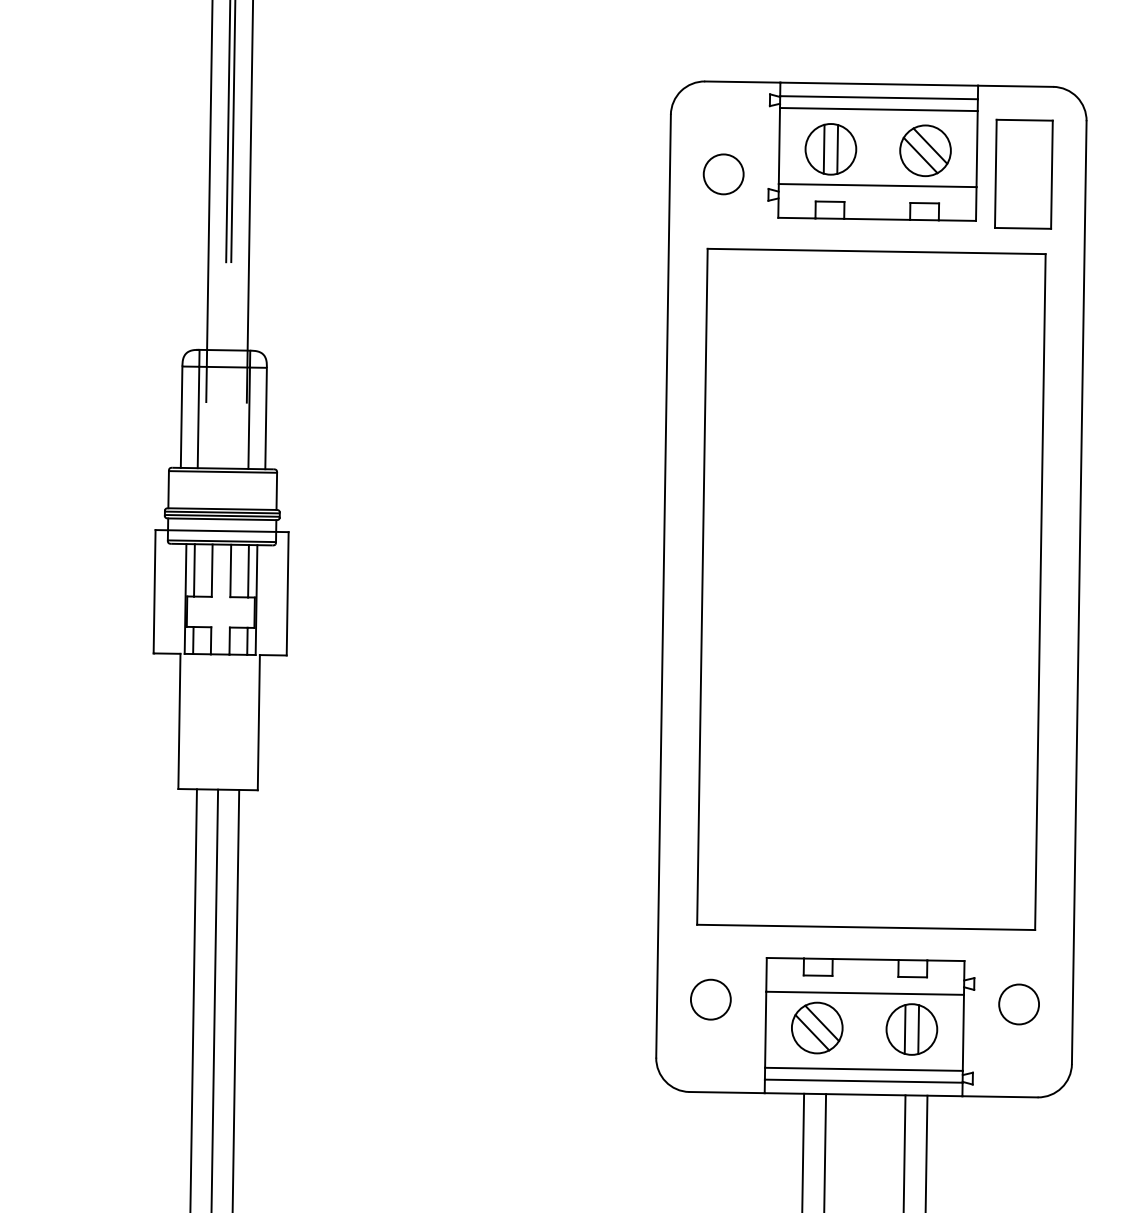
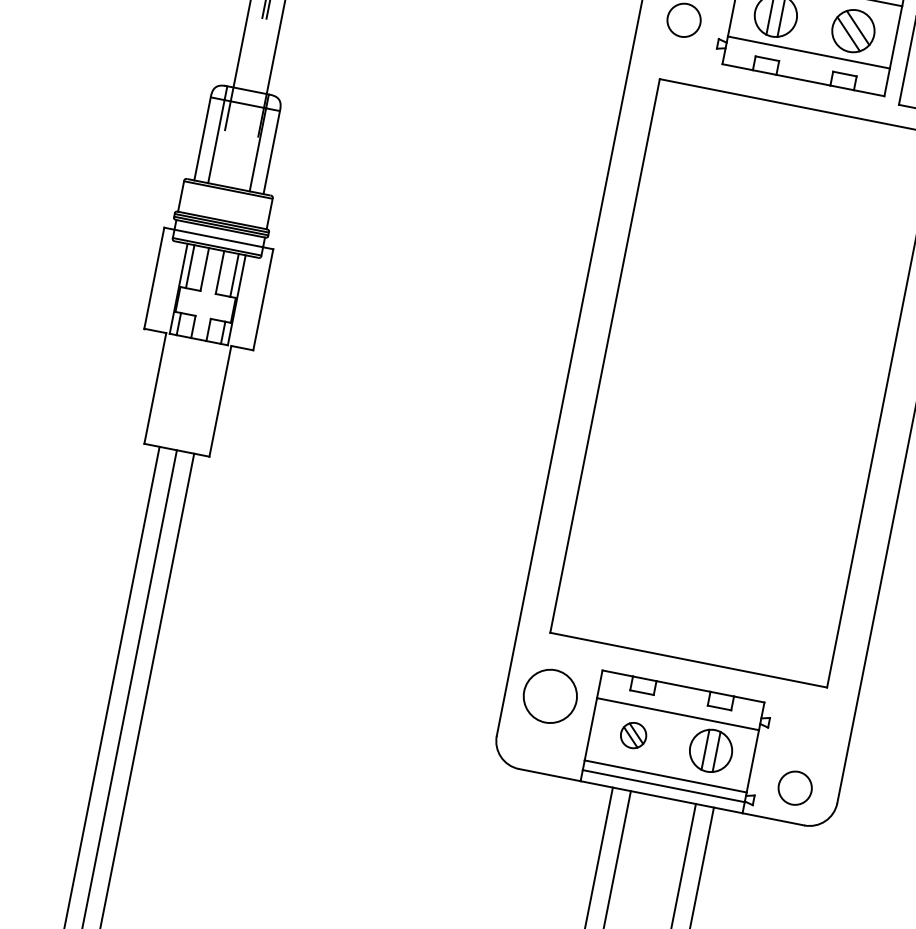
circle: (710, 999) -> (550, 696), size x1.6
circle: (1018, 1004) -> (794, 788), moved
part: (817, 1027) -> (633, 735), size x0.6

